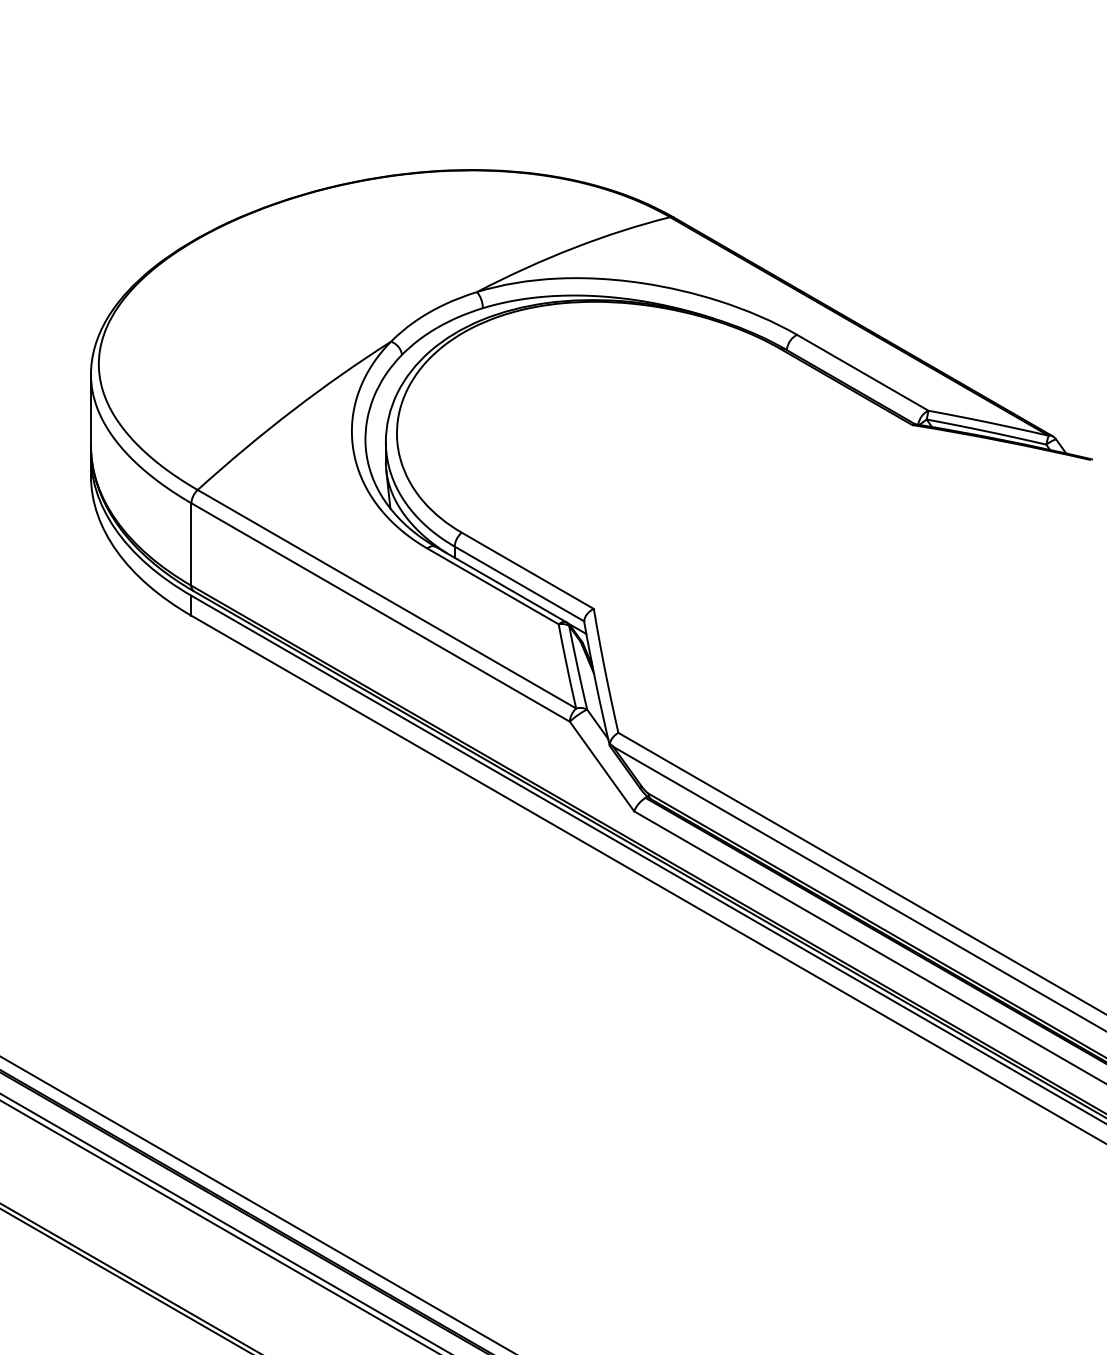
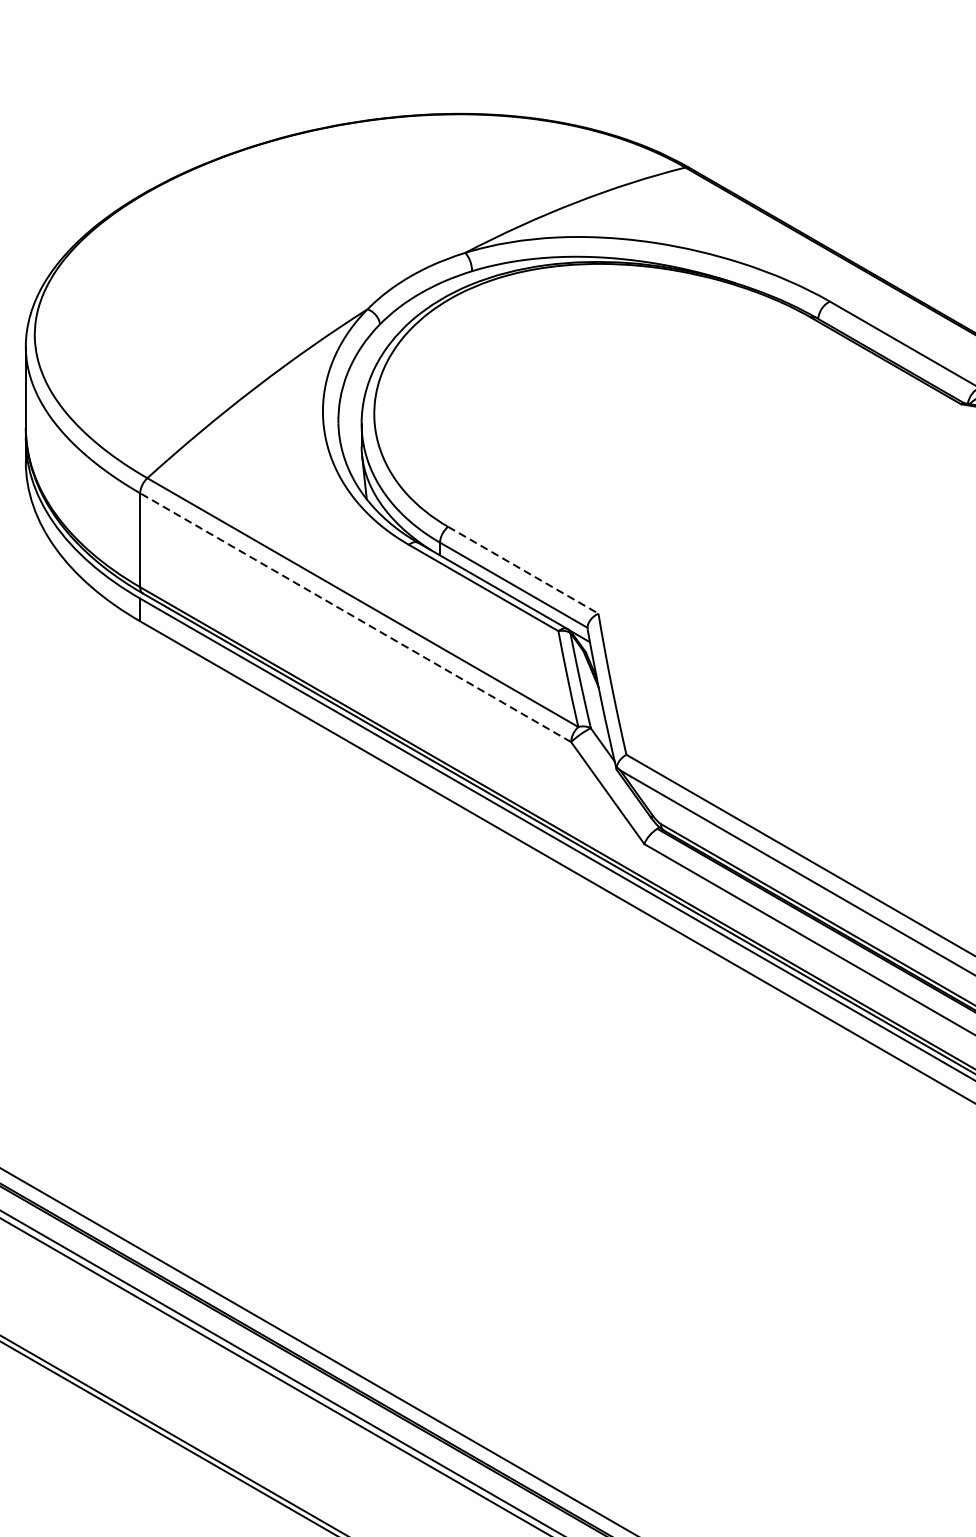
line: (528, 571) -> (524, 571), solid -> dashed
line: (380, 612) -> (355, 617), solid -> dashed

